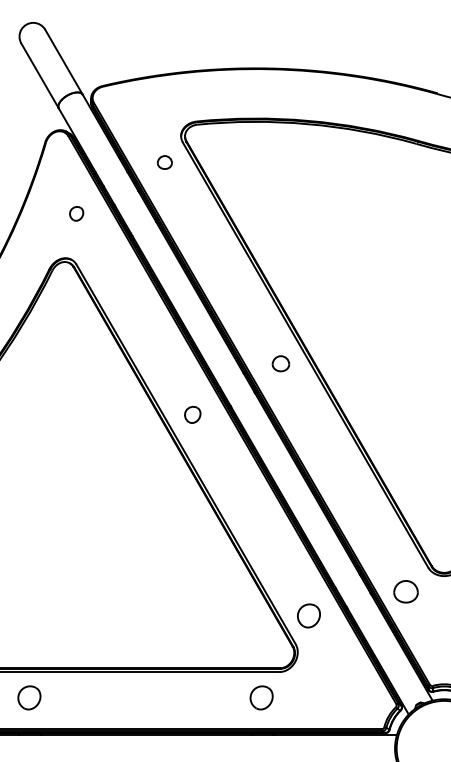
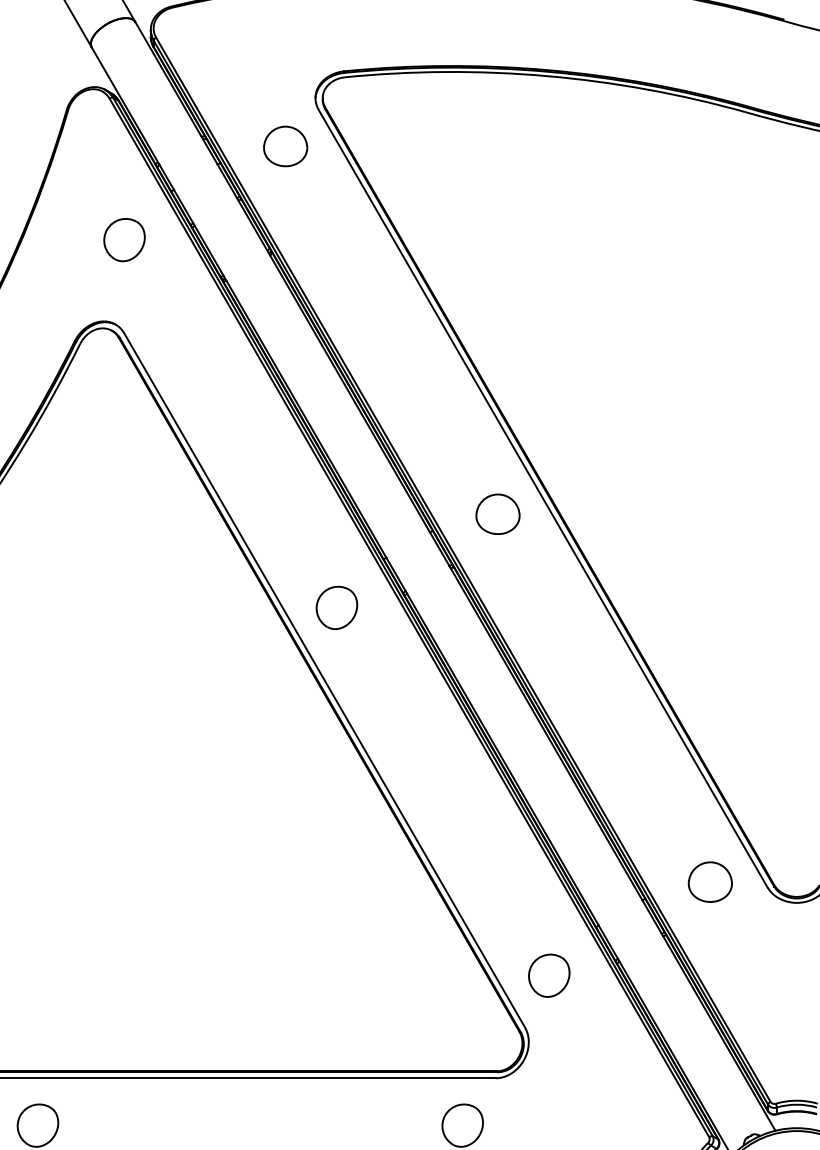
part: (164, 162) -> (285, 146), size x1.67
part: (76, 213) -> (124, 239), size x1.67
part: (280, 363) -> (497, 513), size x1.43
part: (192, 414) -> (336, 607), size x1.43
part: (405, 591) -> (709, 881), moved

